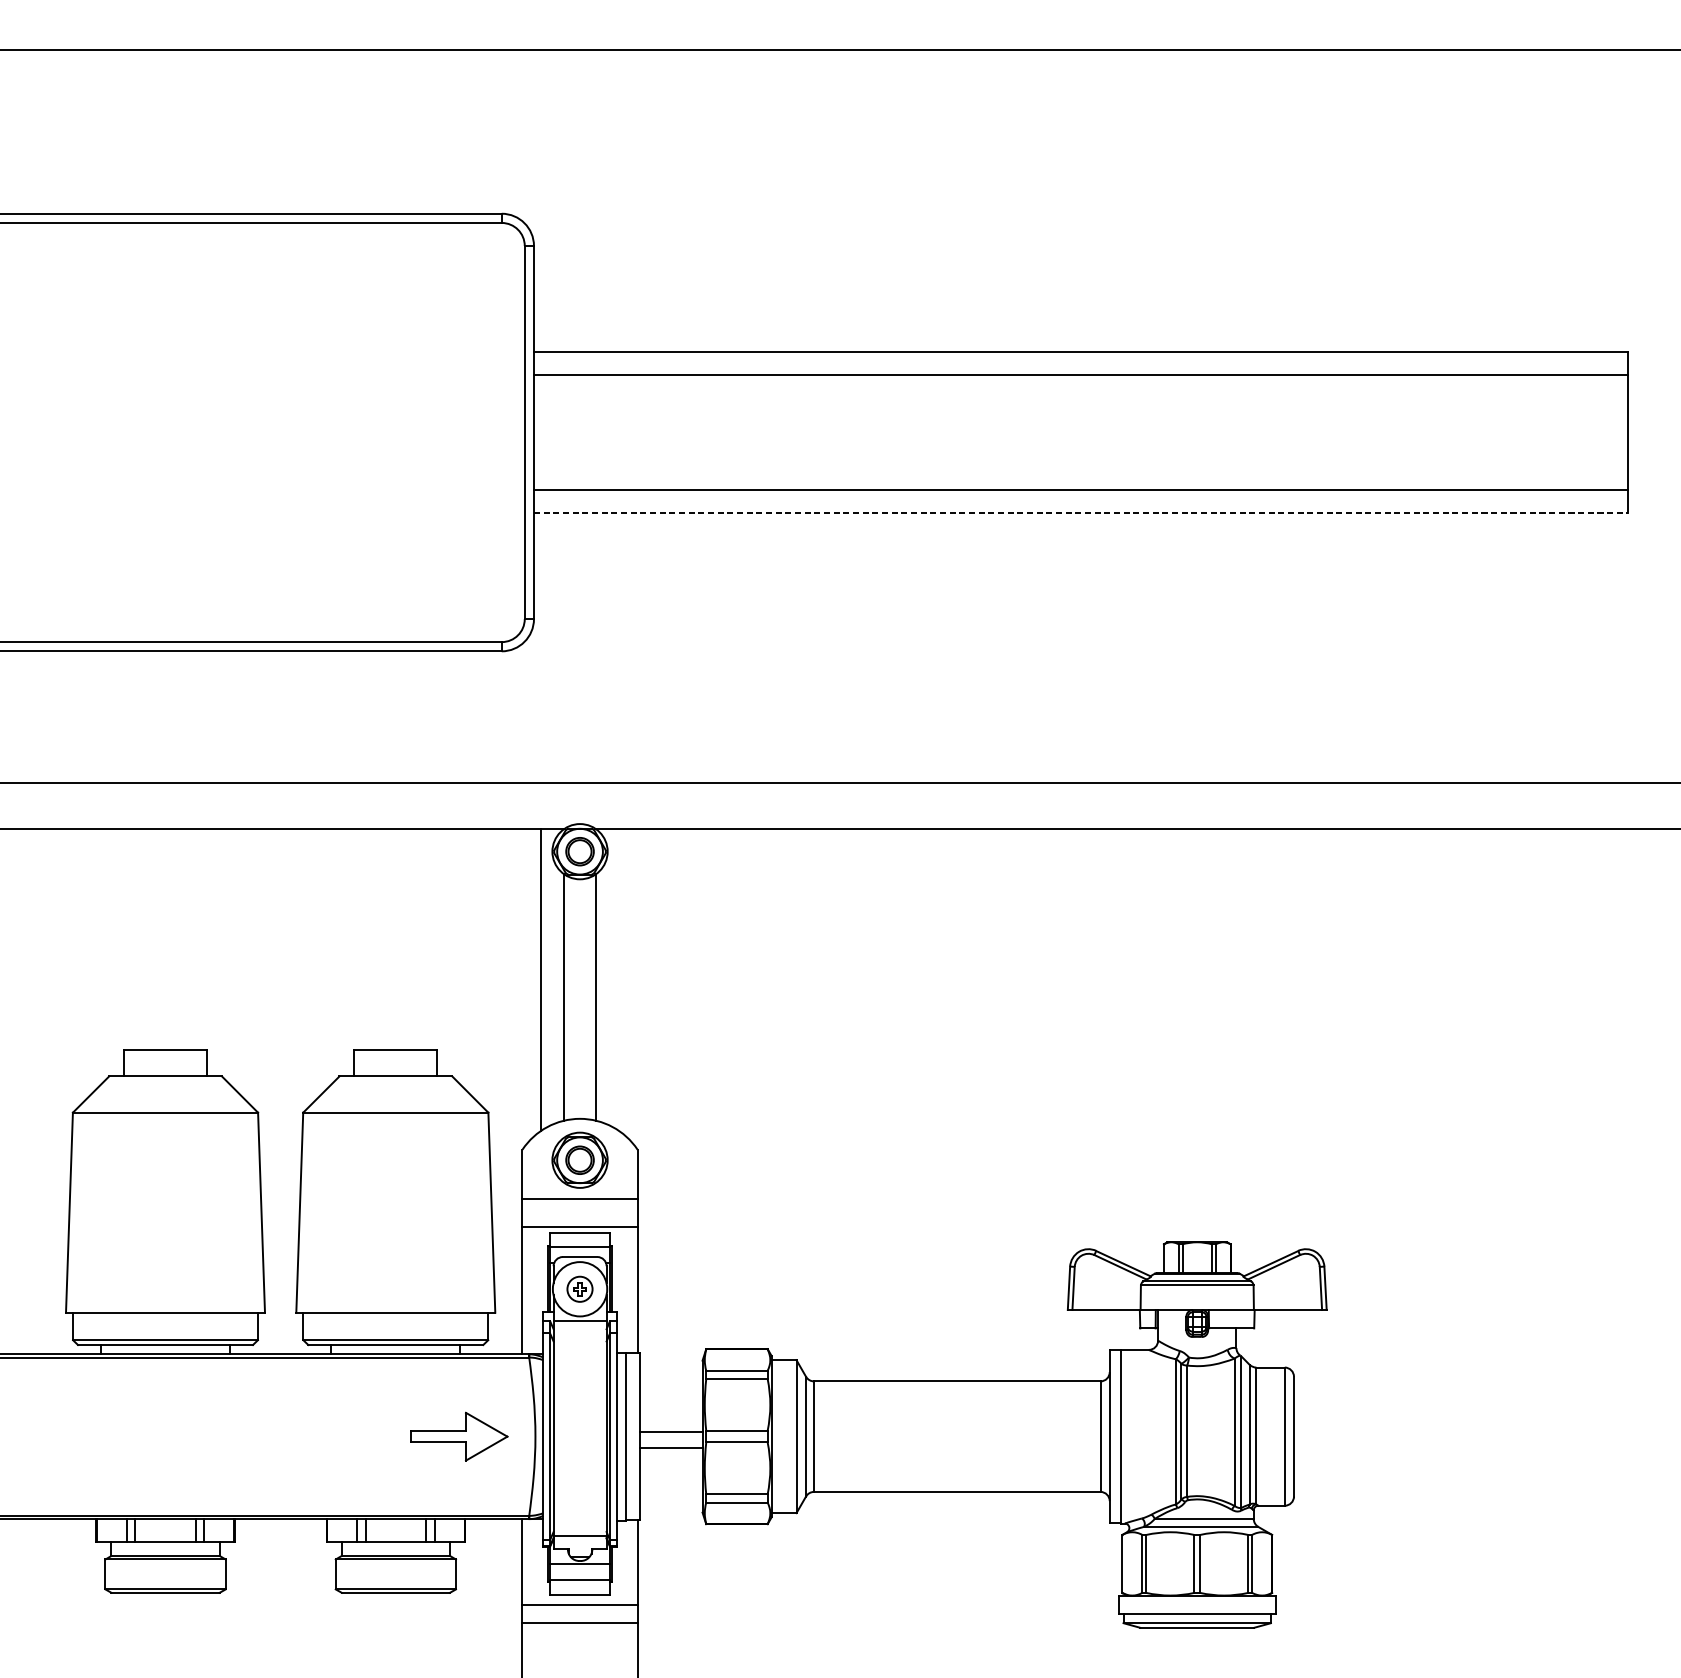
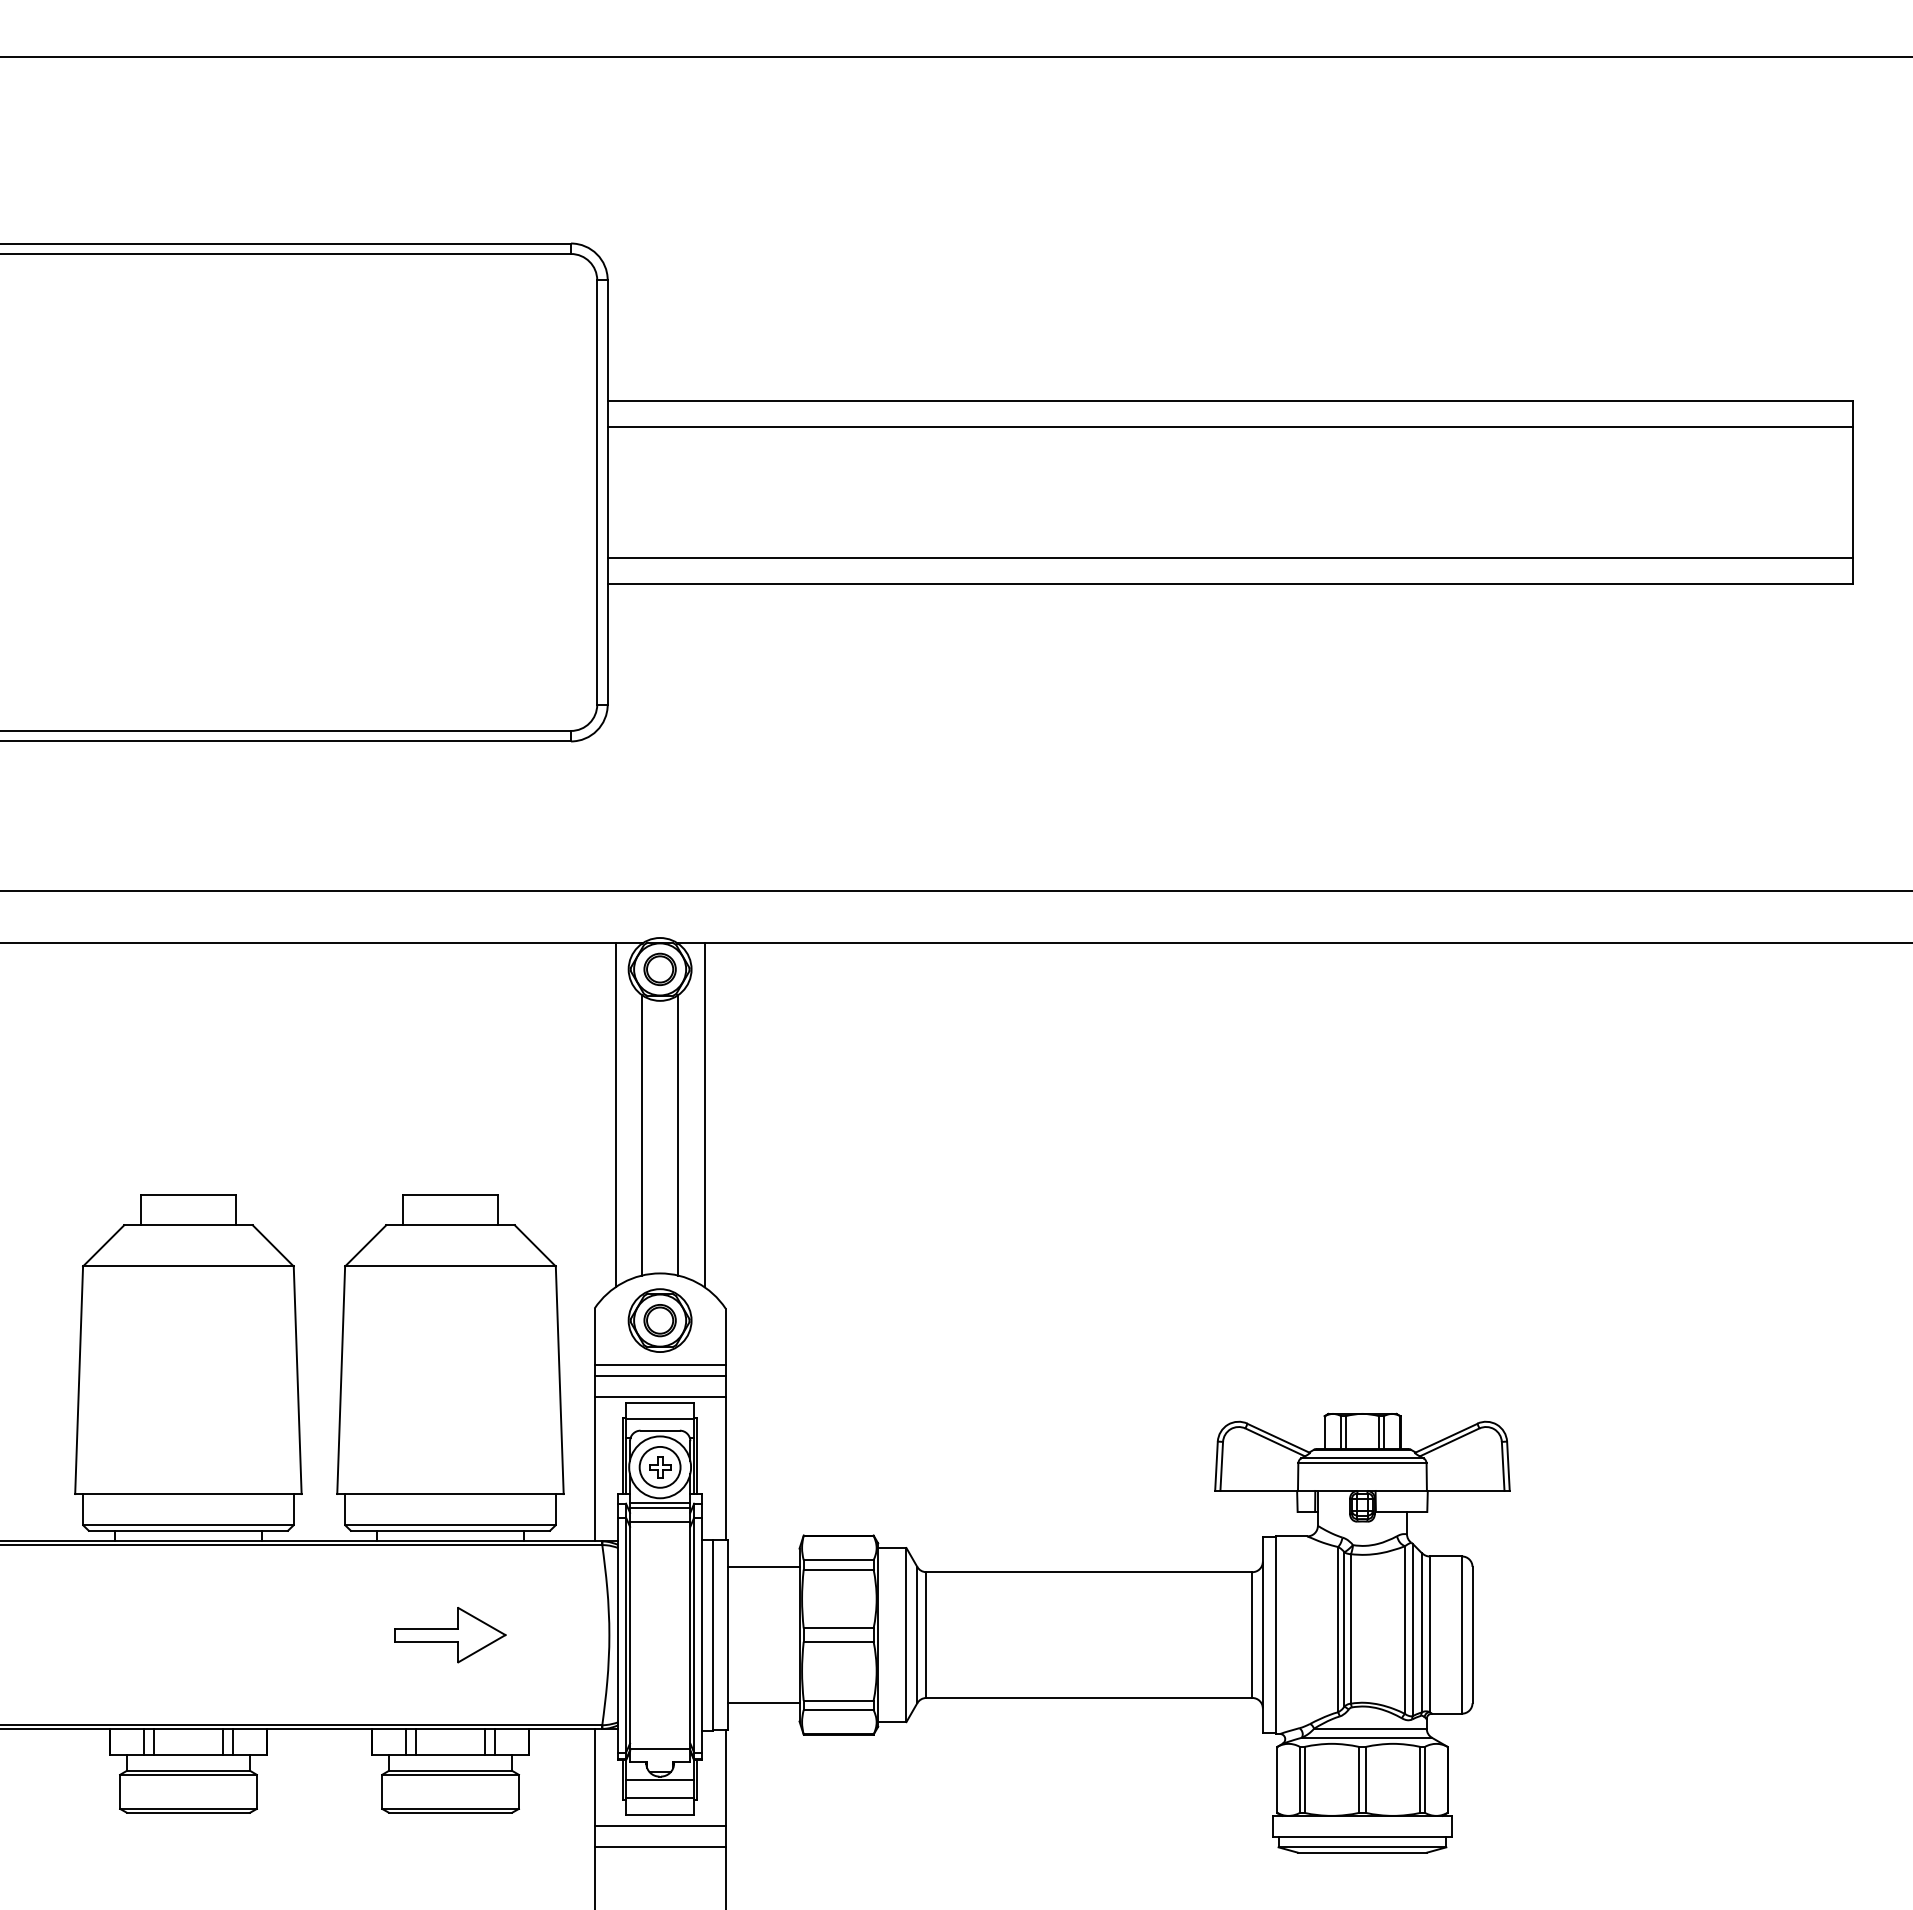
line: (1081, 513) -> (1230, 584), dashed -> solid
line: (619, 980) -> (704, 1115), added
line: (579, 1208) -> (659, 1375), added
part: (579, 1289) -> (659, 1467), size x1.43
line: (580, 1325) -> (660, 1508), added
line: (580, 1336) -> (660, 1521), added
line: (670, 1432) -> (763, 1703), moved
part: (459, 1437) -> (450, 1635), moved
line: (670, 1447) -> (763, 1566), moved

